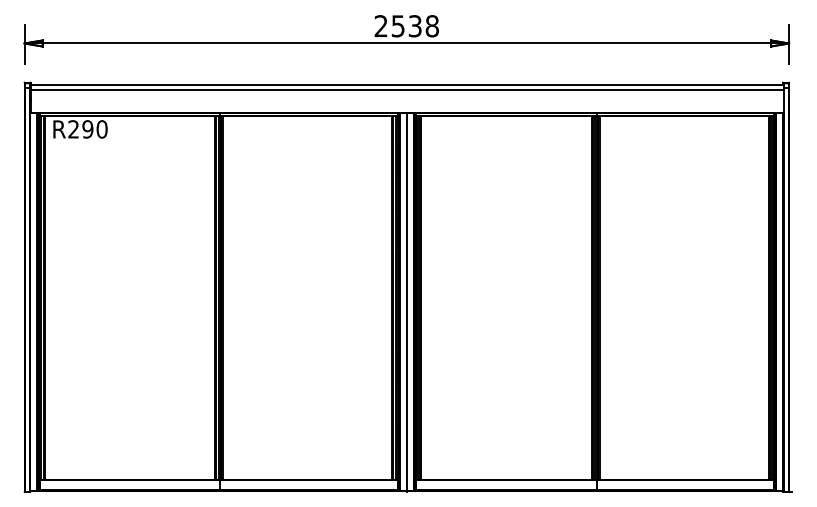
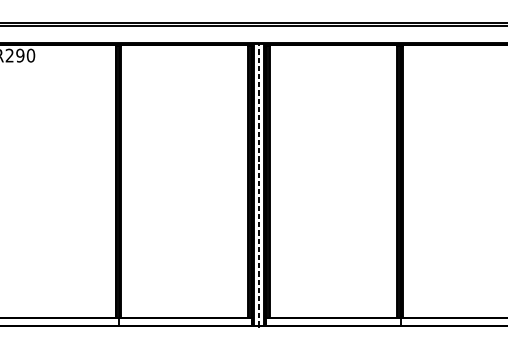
line: (406, 302) -> (258, 185), solid -> dashed

